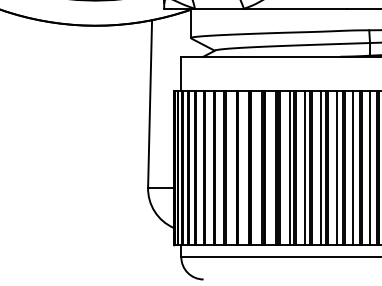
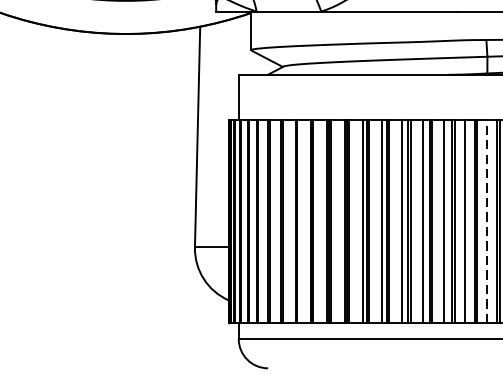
line: (369, 167) -> (486, 220), solid -> dashed

